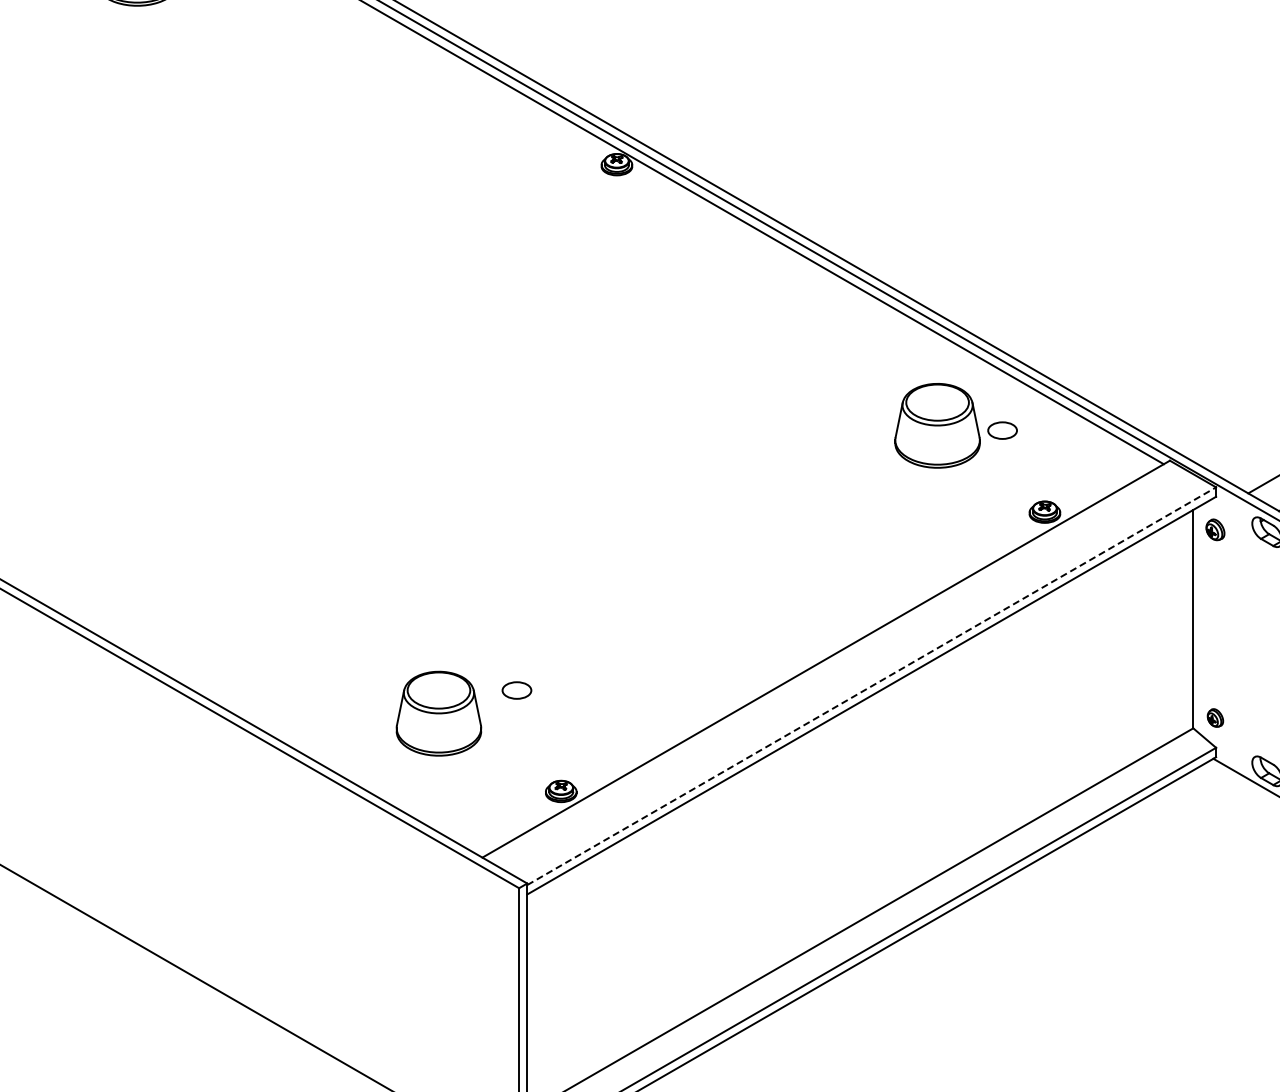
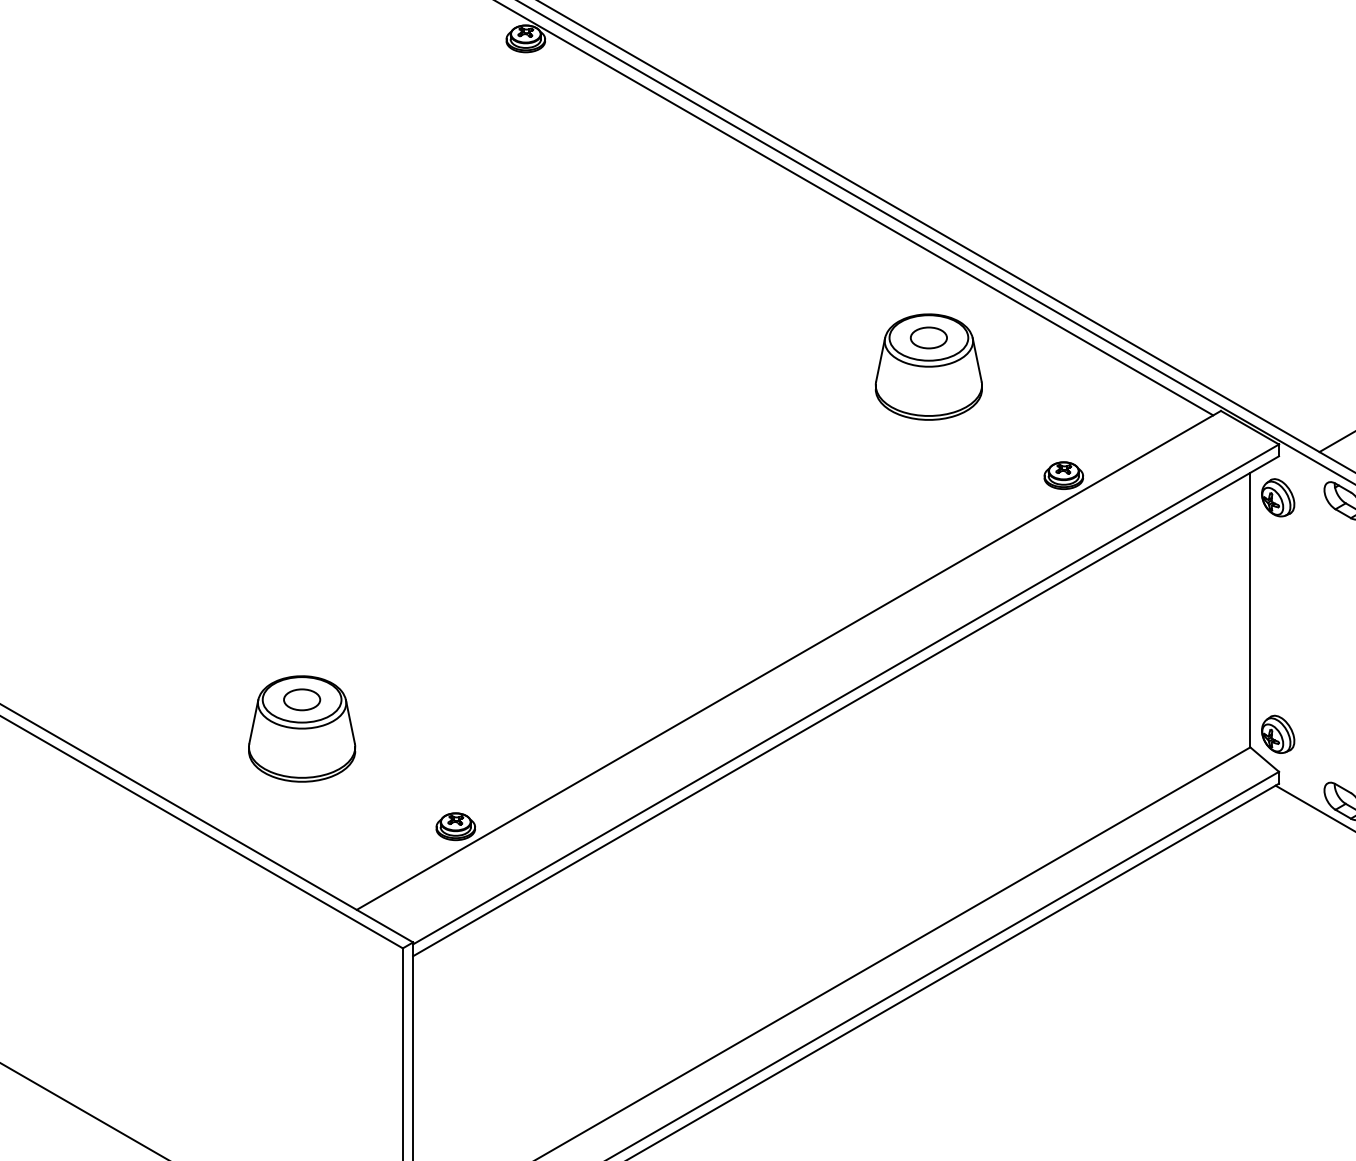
part: (1002, 430) -> (928, 337), moved
part: (1215, 529) -> (1278, 497), size x1.43
line: (871, 686) -> (845, 694), dashed -> solid
part: (516, 690) -> (301, 699), moved
part: (1215, 717) -> (1278, 733), size x1.67

